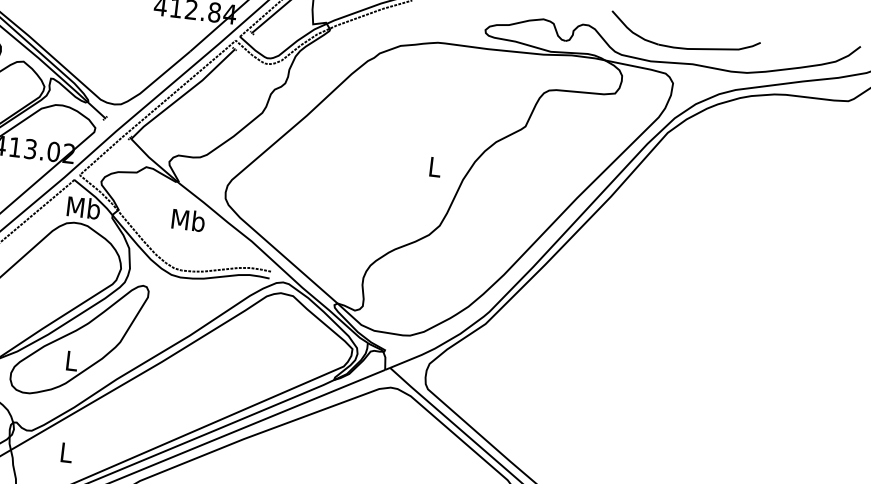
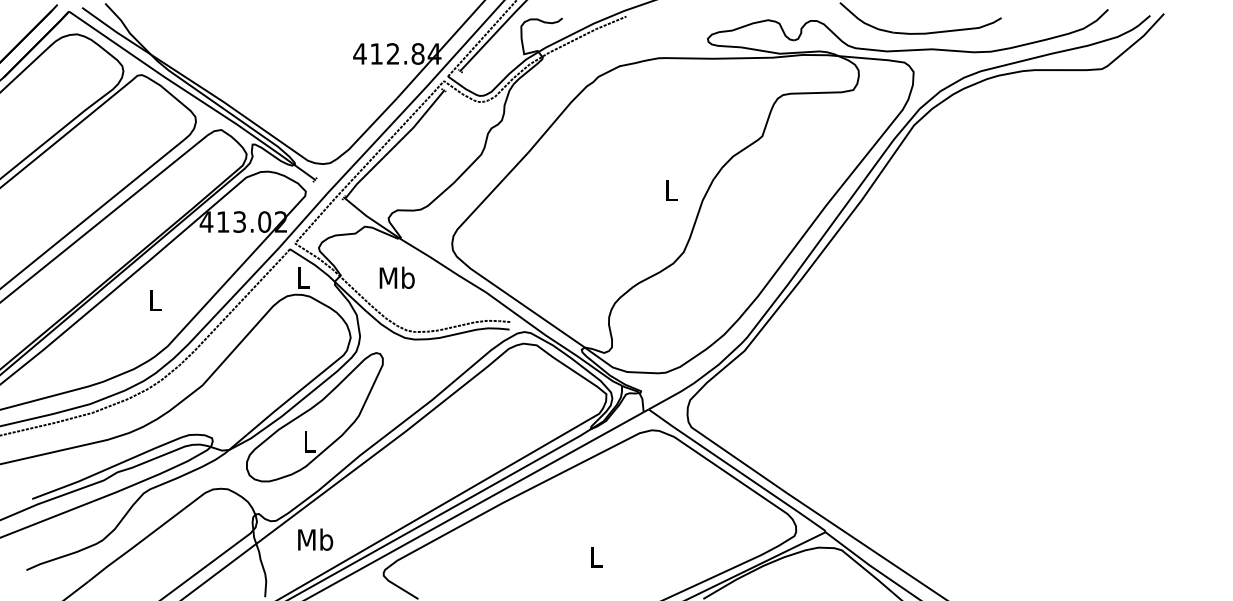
text: (83, 207) -> (303, 277), Mb -> L
text: (187, 219) -> (396, 277), moved
text: (66, 452) -> (315, 539), L -> Mb

